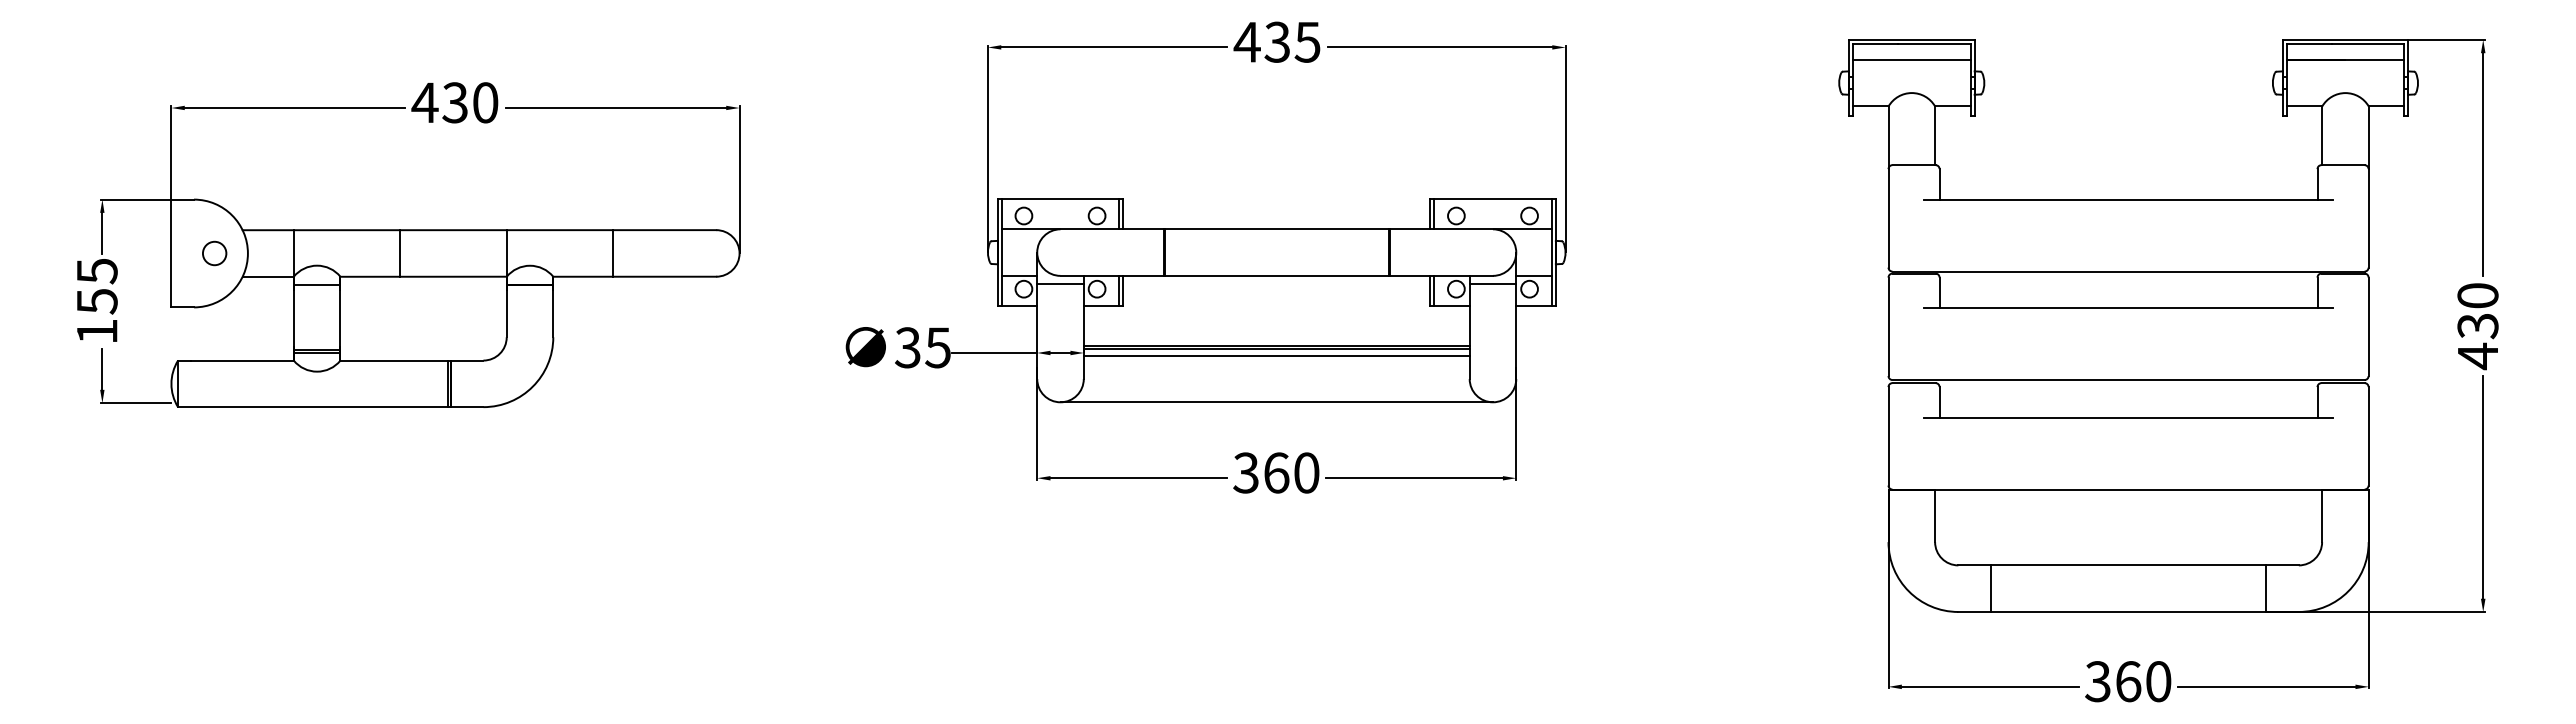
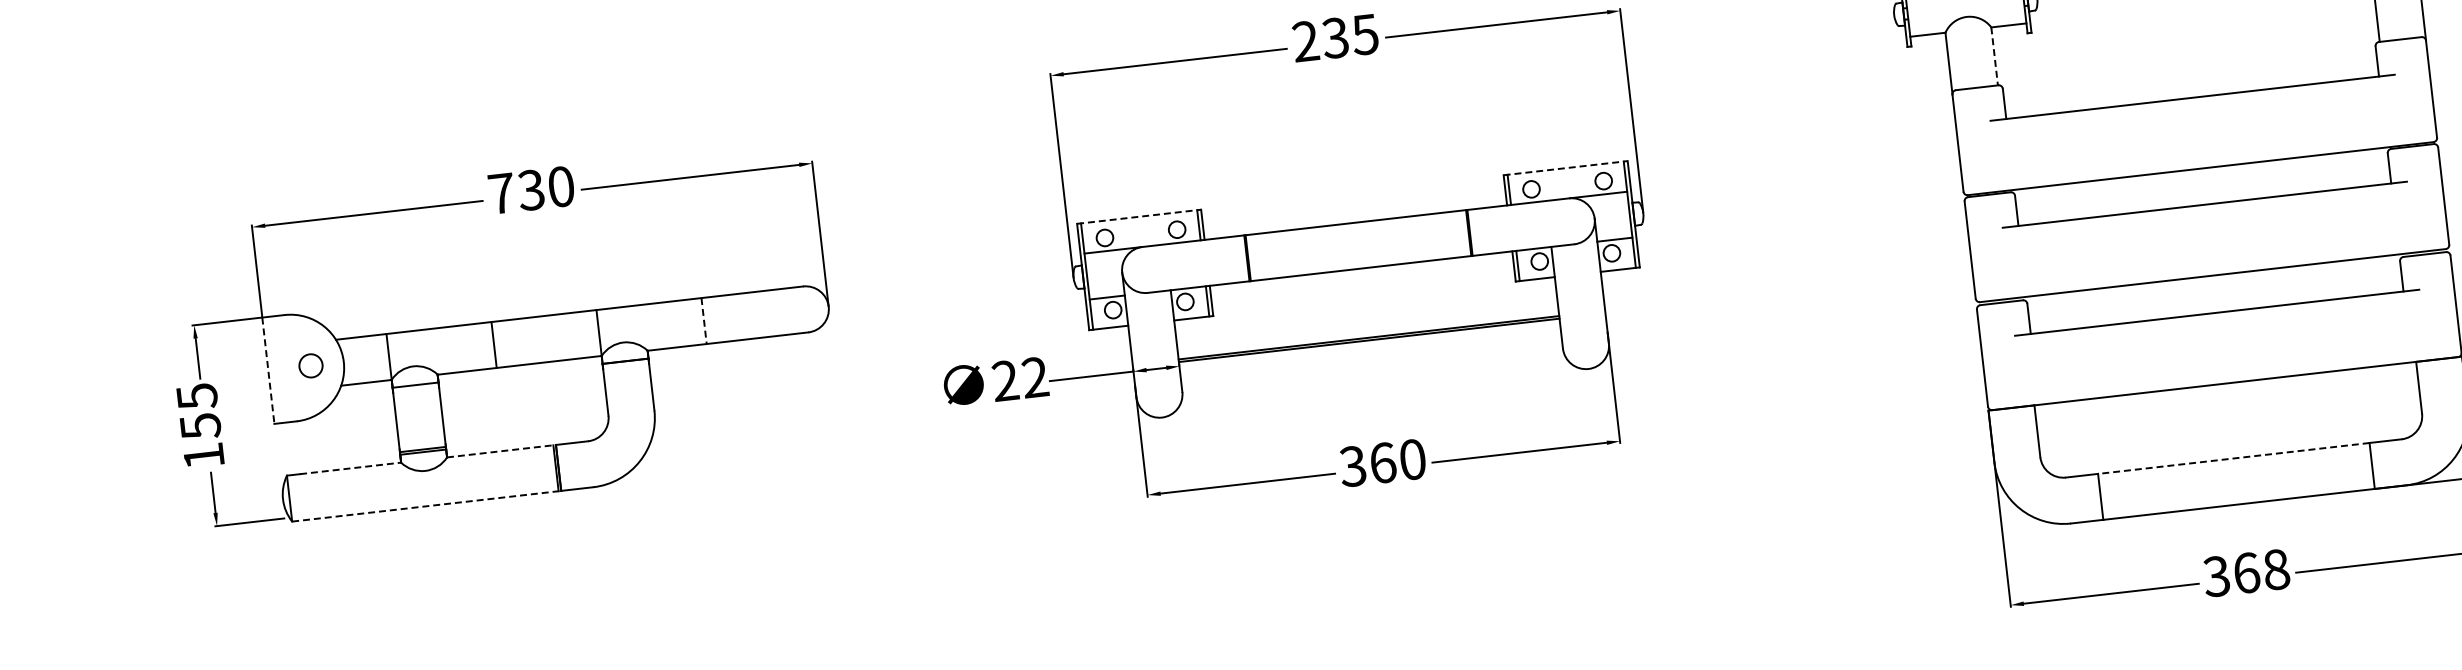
text: (1246, 41) -> (1304, 40), 435 -> 235
text: (424, 102) -> (501, 193), 430 -> 730
line: (1935, 136) -> (1995, 57), solid -> dashed
line: (1060, 198) -> (1139, 216), solid -> dashed
line: (1492, 198) -> (1565, 168), solid -> dashed
line: (171, 253) -> (268, 370), solid -> dashed
line: (613, 253) -> (704, 321), solid -> dashed
line: (1060, 283) -> (1148, 300), removed
line: (1492, 283) -> (1574, 251), removed
text: (922, 347) -> (1019, 379), 35 -> 22
line: (1276, 355) -> (1369, 347), removed
line: (243, 360) -> (351, 468), solid -> dashed
line: (396, 360) -> (502, 450), solid -> dashed
line: (1276, 402) -> (1375, 393), removed
line: (314, 407) -> (426, 506), solid -> dashed
line: (2128, 565) -> (2233, 458), solid -> dashed
text: (2158, 681) -> (2276, 569), 360 -> 368

